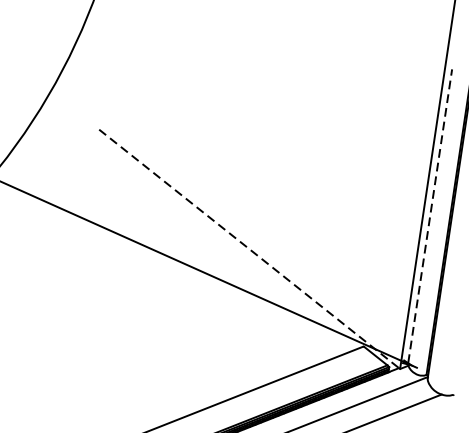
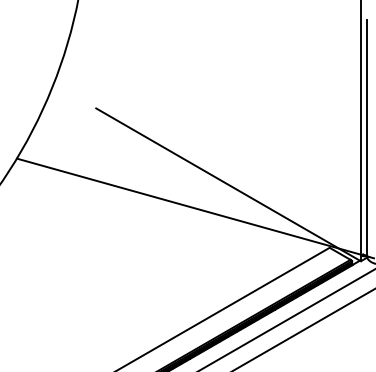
line: (430, 216) -> (366, 137), dashed -> solid
line: (249, 248) -> (228, 184), dashed -> solid

